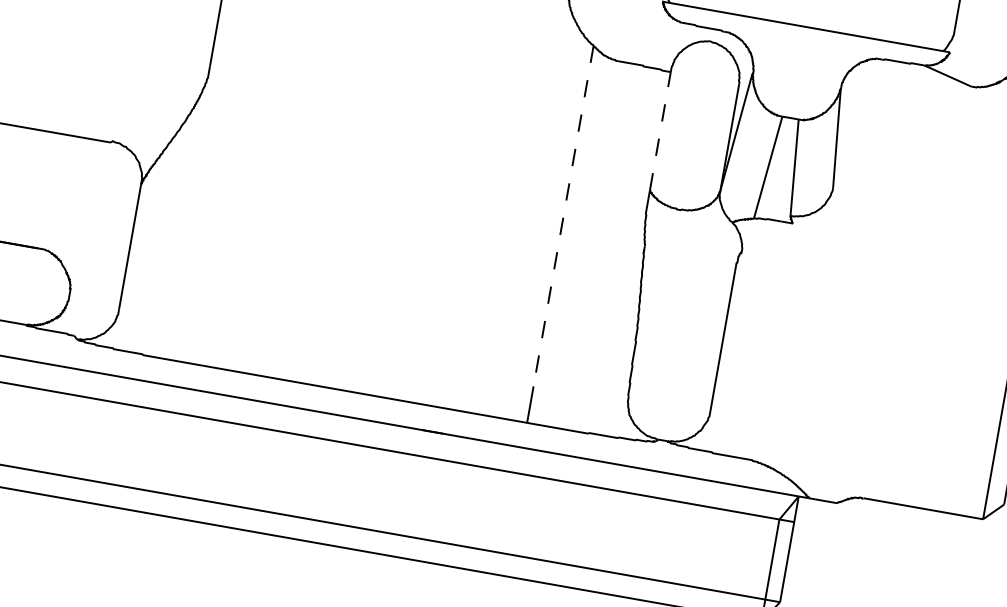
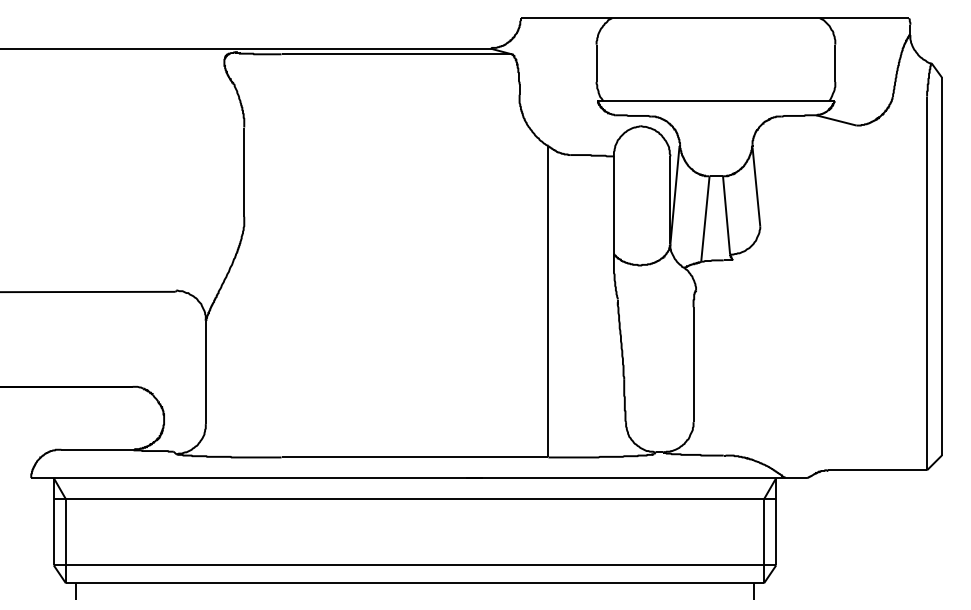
line: (659, 131) -> (613, 205), dashed -> solid
line: (563, 215) -> (548, 286), dashed -> solid

